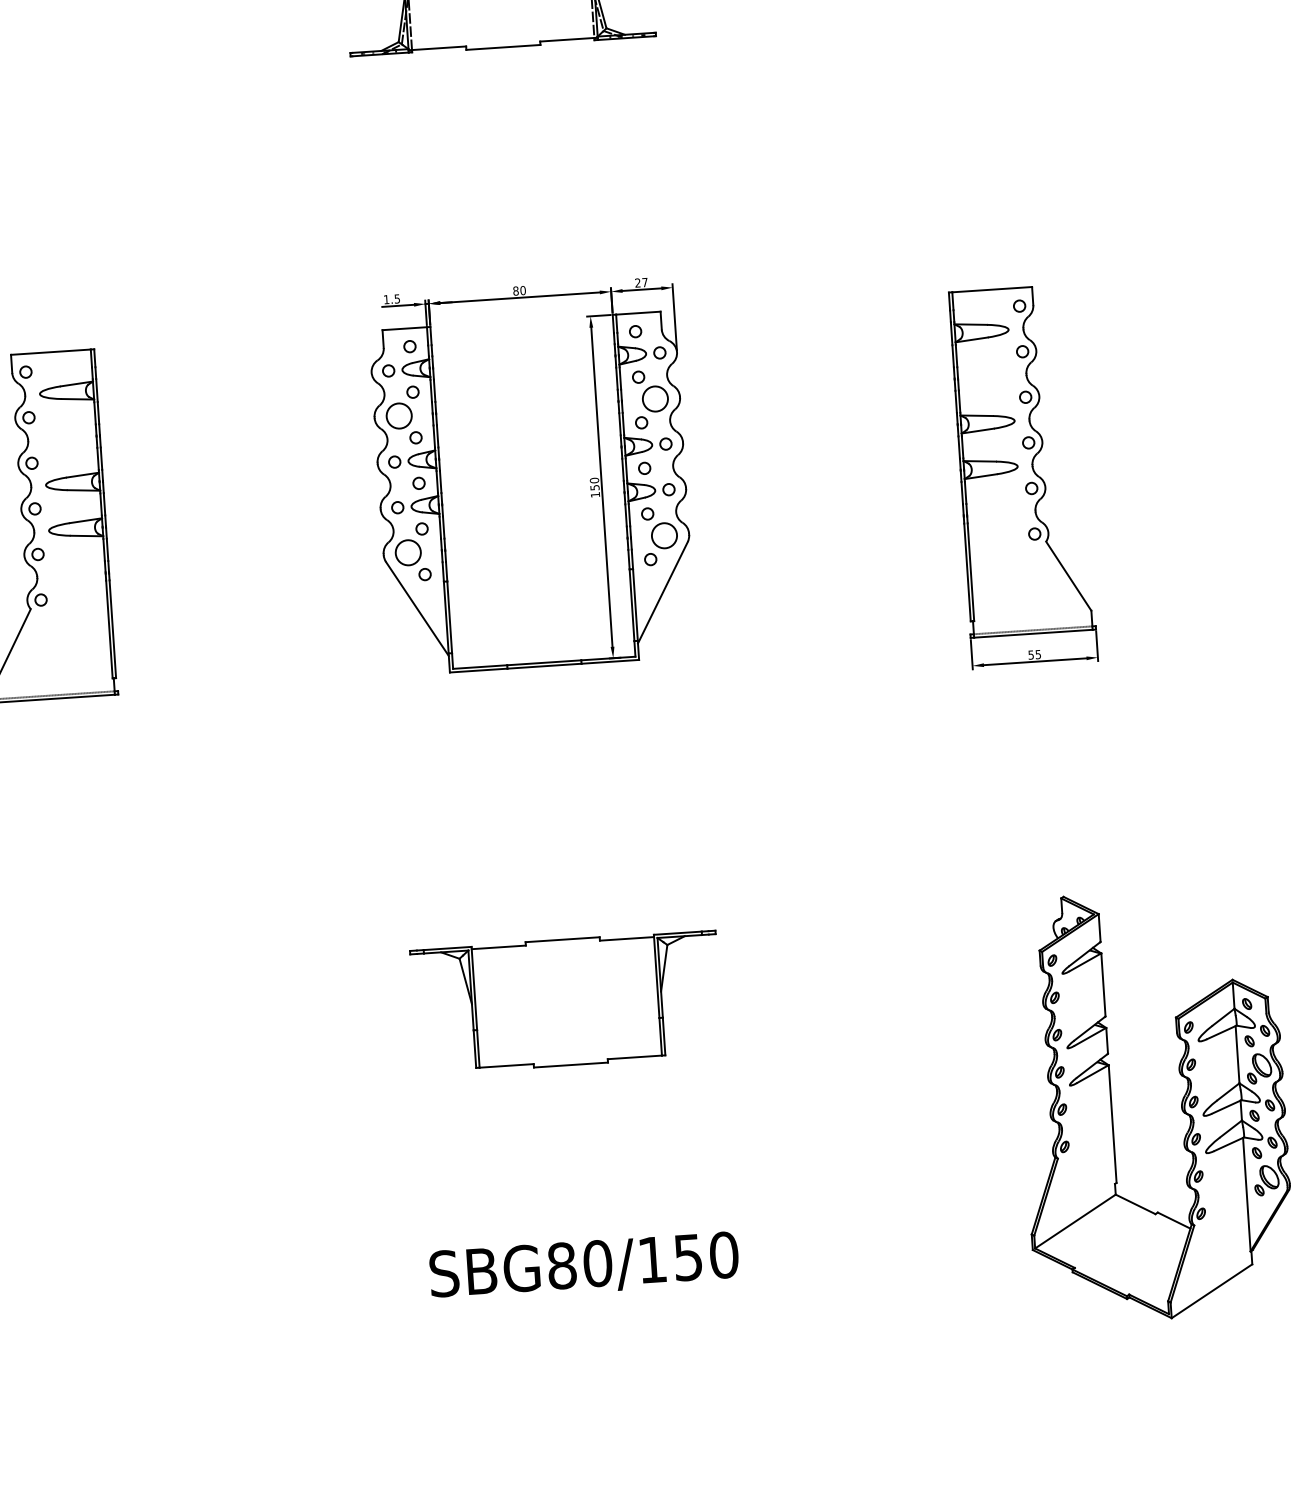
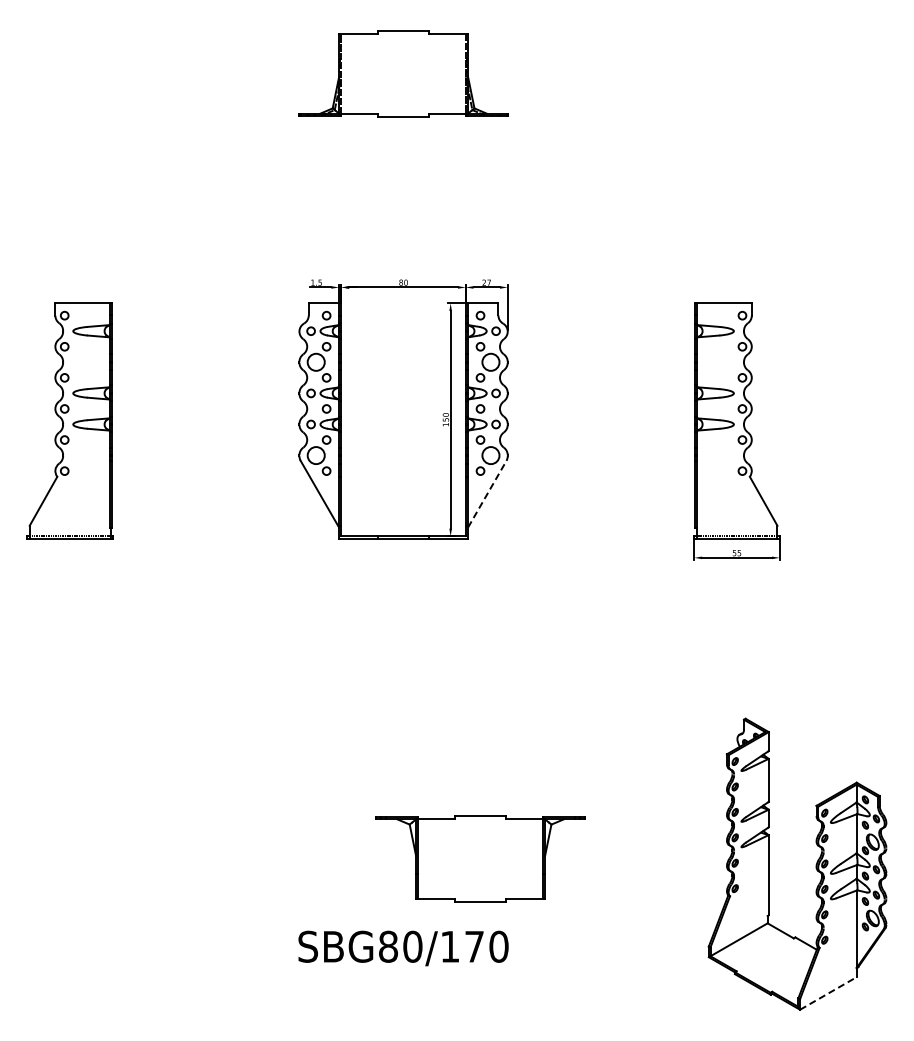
line: (663, 591) -> (487, 493), solid -> dashed
part: (566, 1001) -> (480, 858), moved
text: (688, 1257) -> (474, 946), SBG80/150 -> SBG80/170
line: (1211, 1291) -> (828, 993), solid -> dashed

